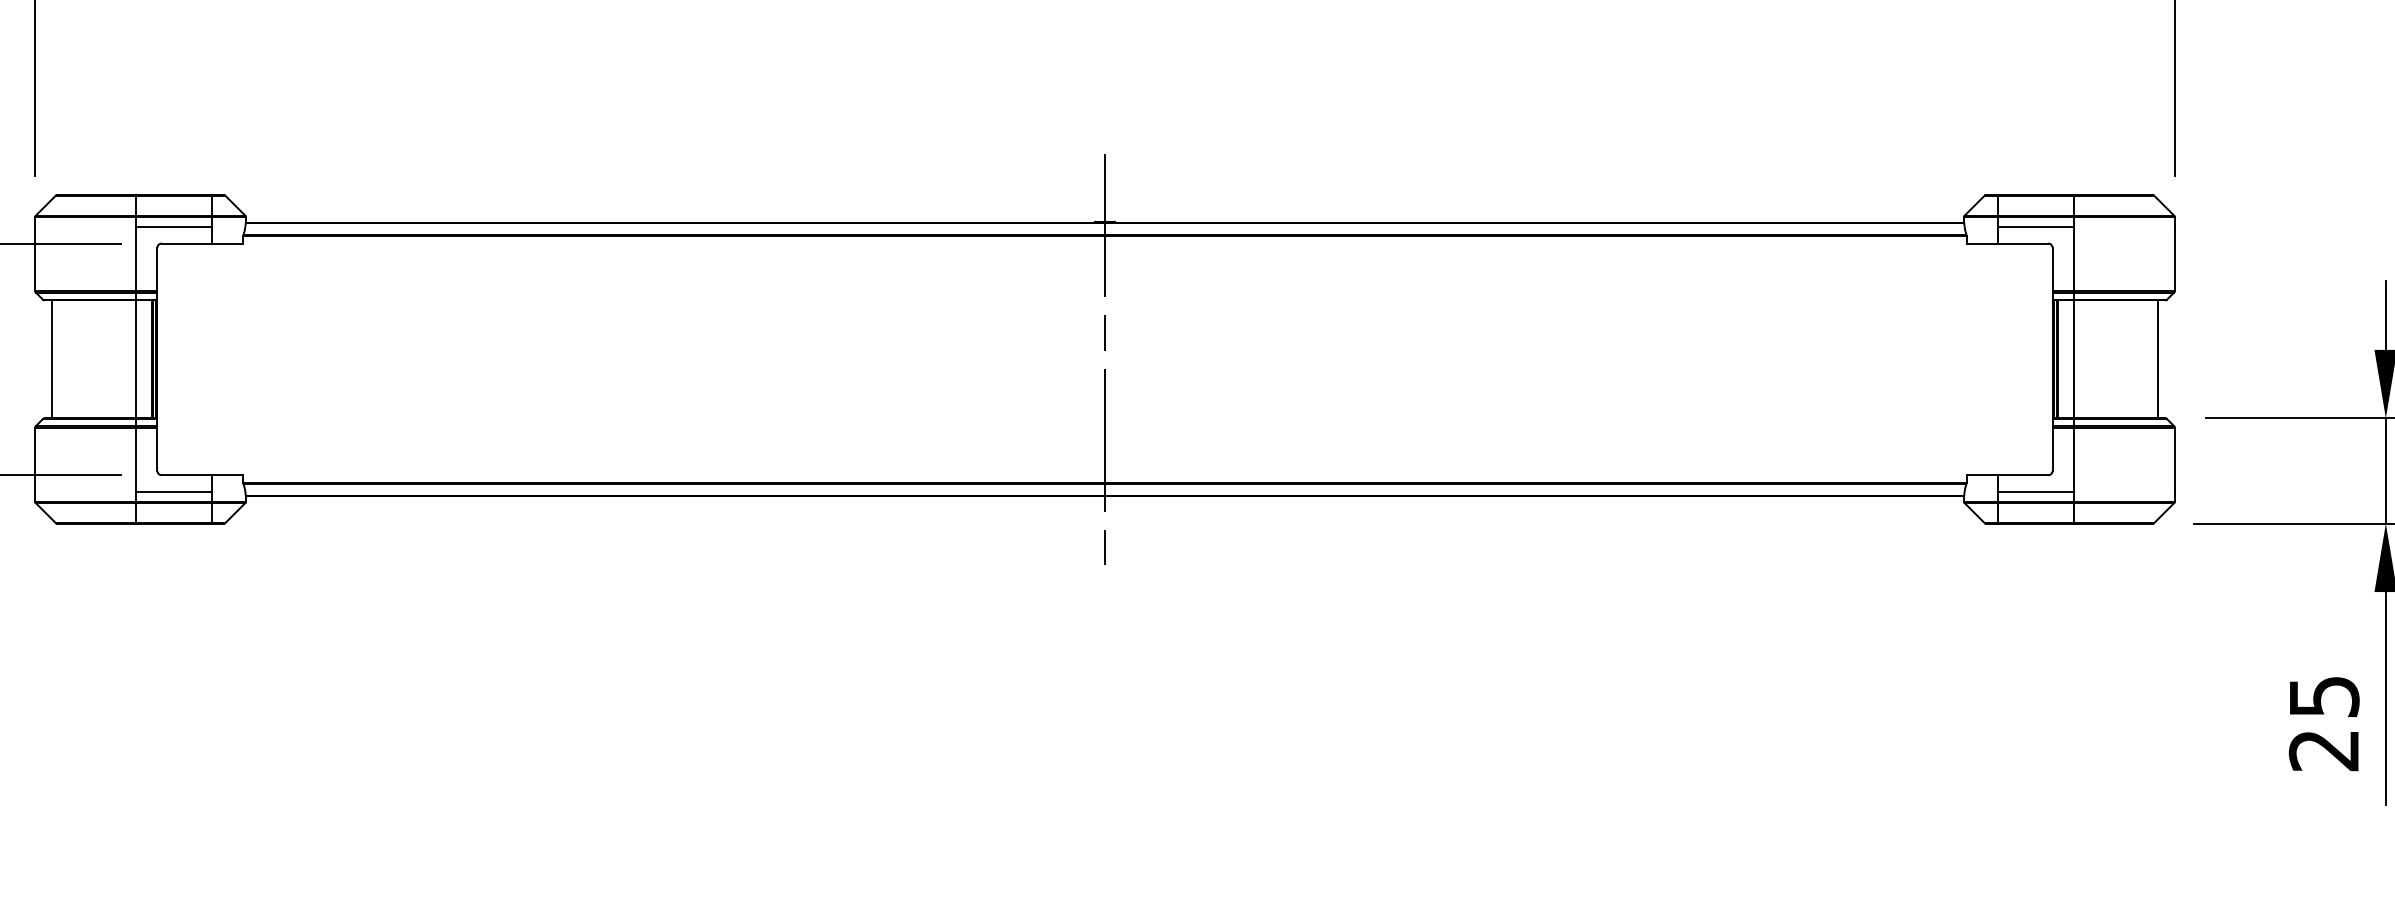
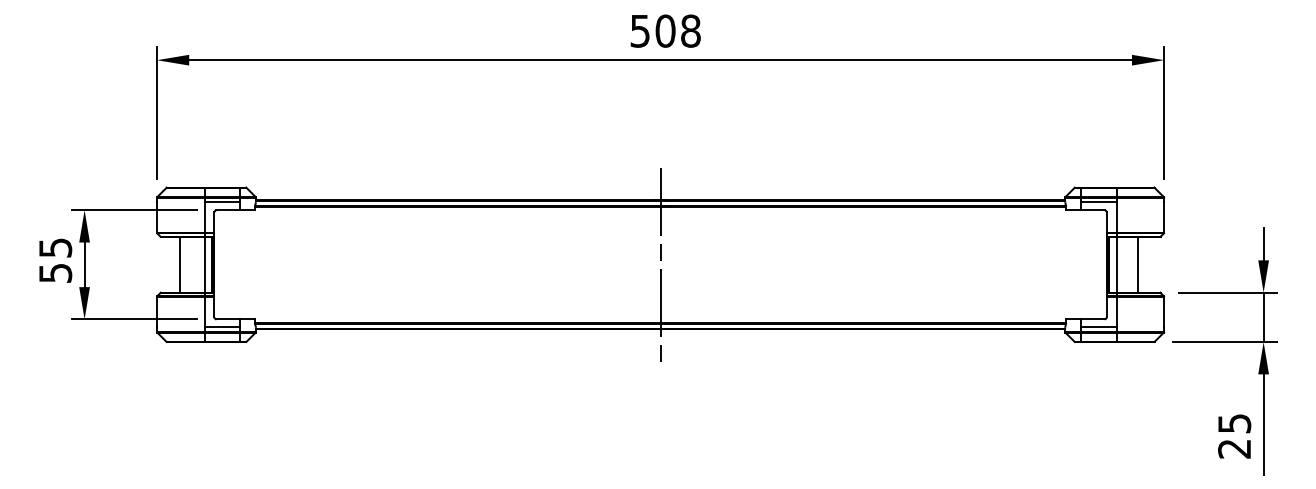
line: (51, 358) -> (179, 264), moved
line: (2158, 358) -> (1138, 264), moved

